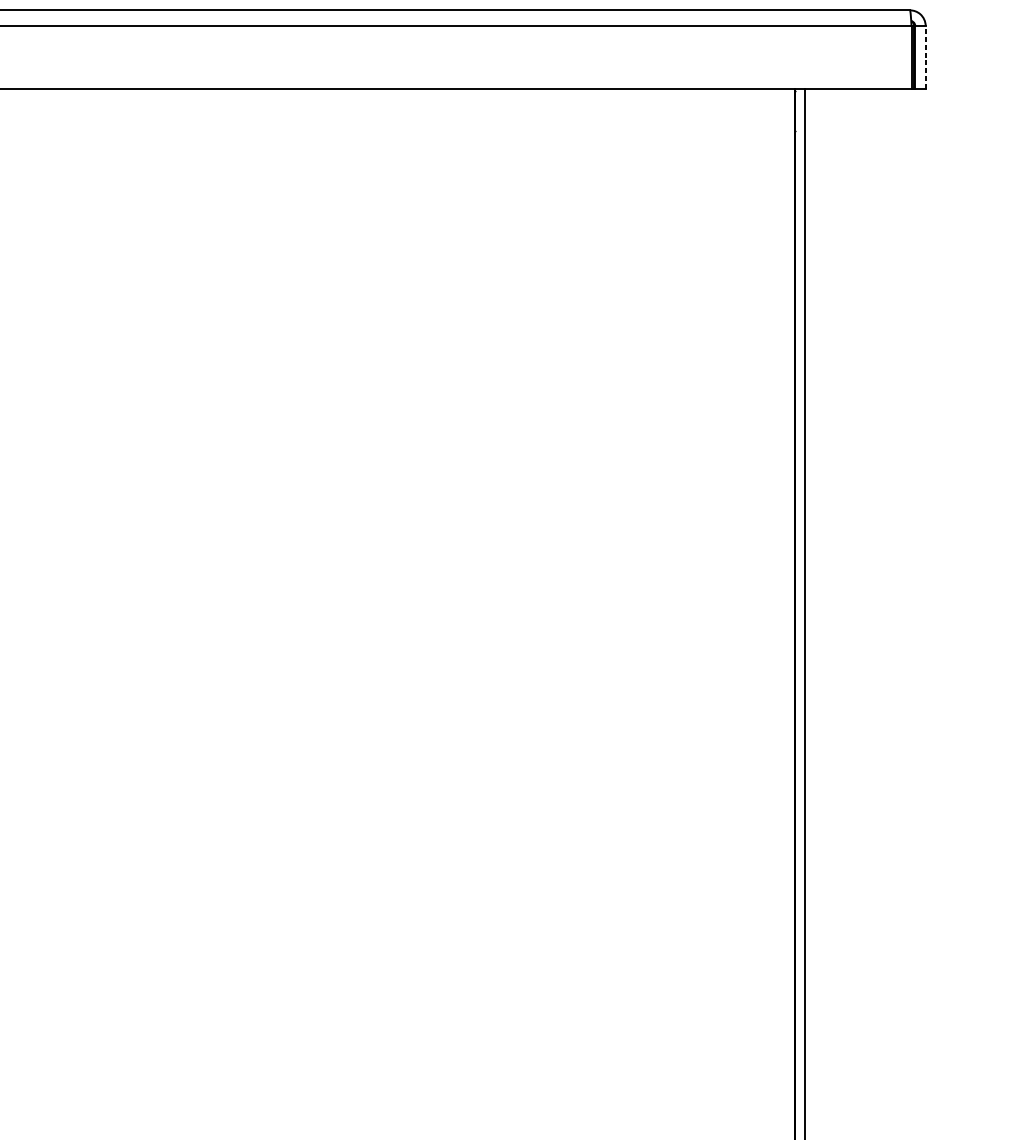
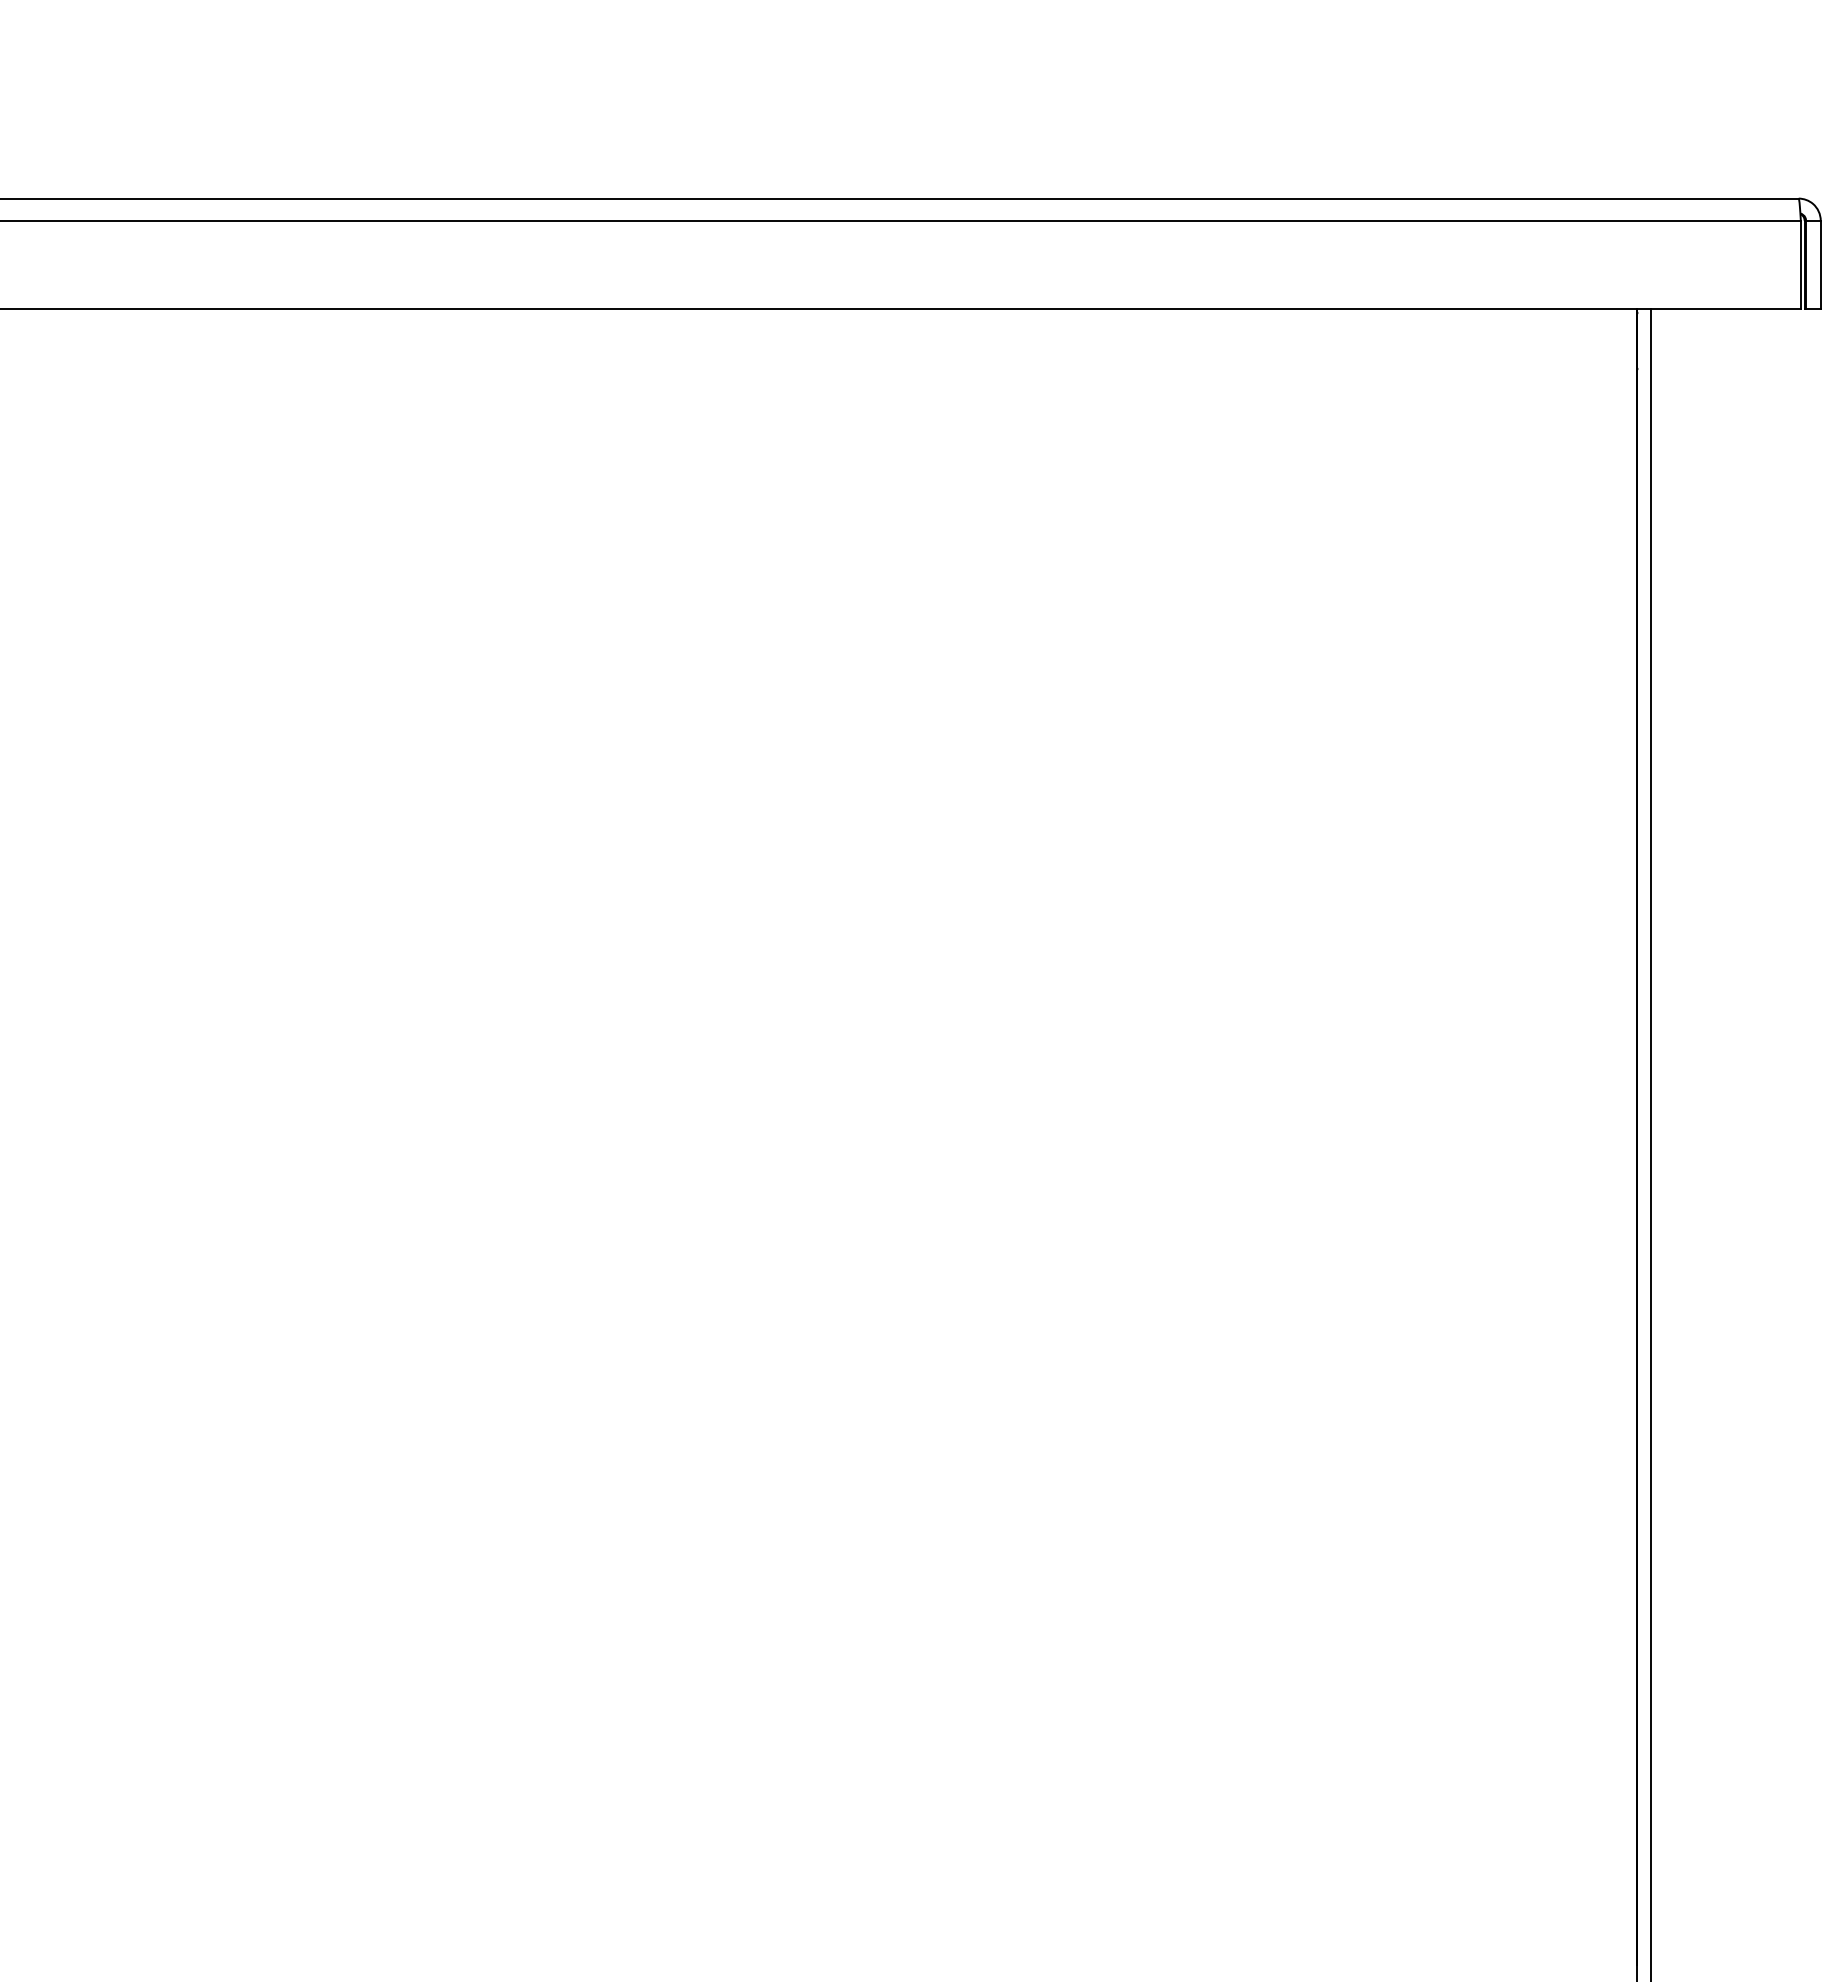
line: (925, 57) -> (1820, 264), dashed -> solid

